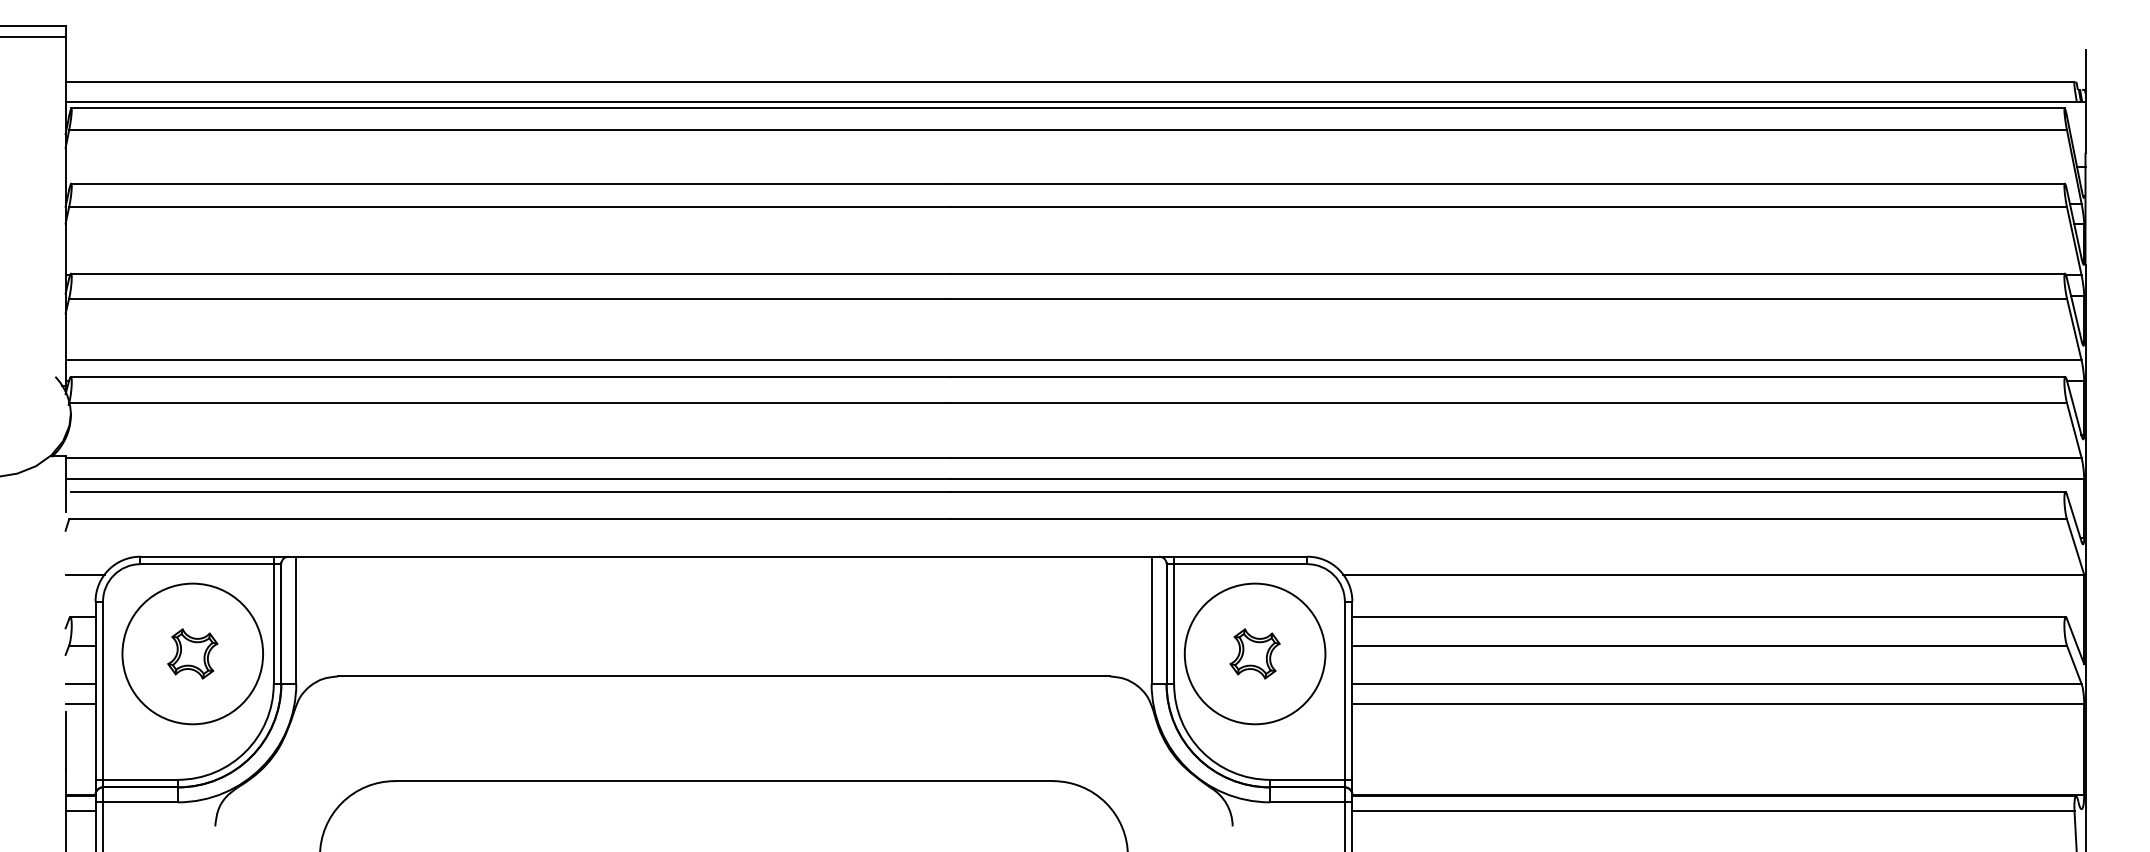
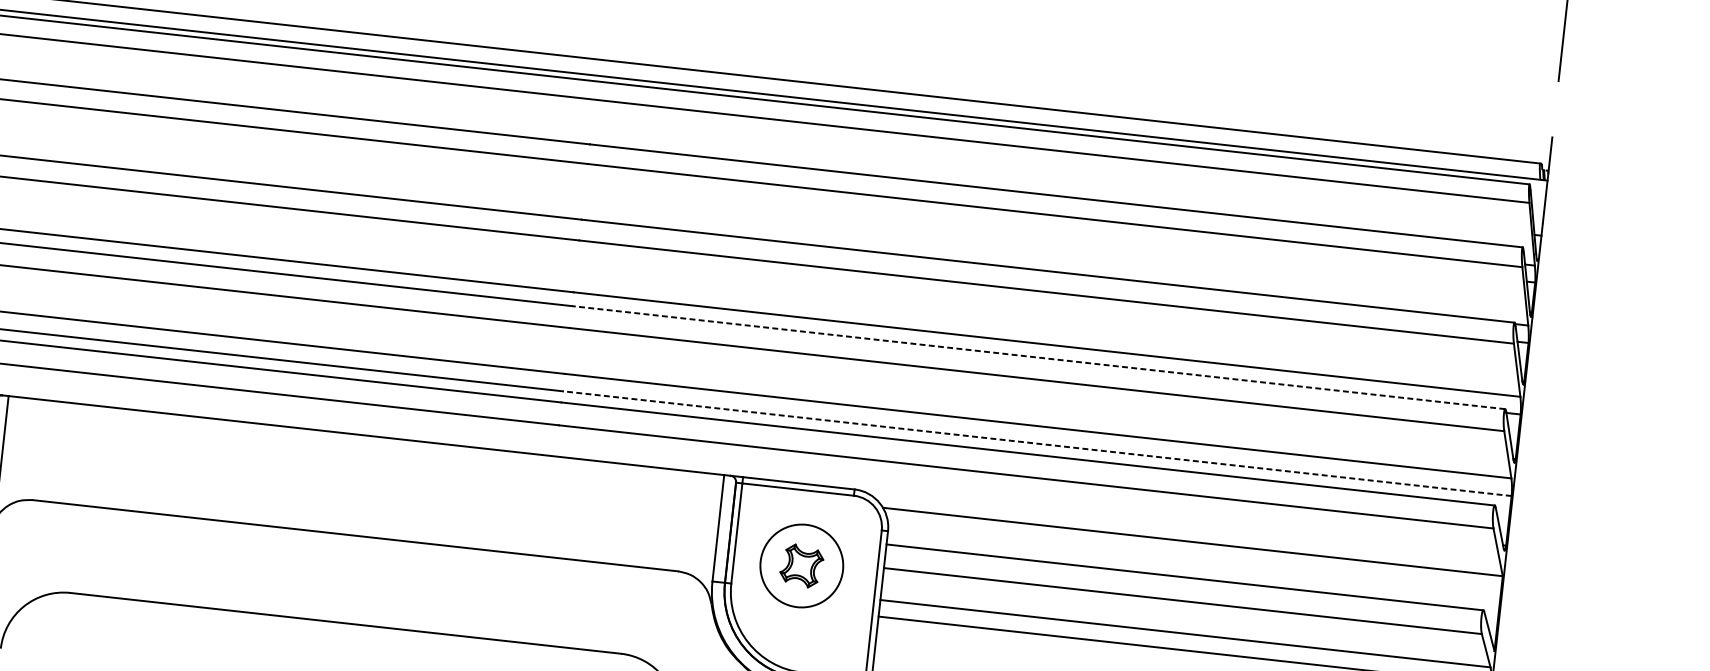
line: (1507, 377) -> (1038, 358), solid -> dashed
line: (1516, 478) -> (1036, 443), solid -> dashed
circle: (1254, 653) -> (801, 565), size x0.7

